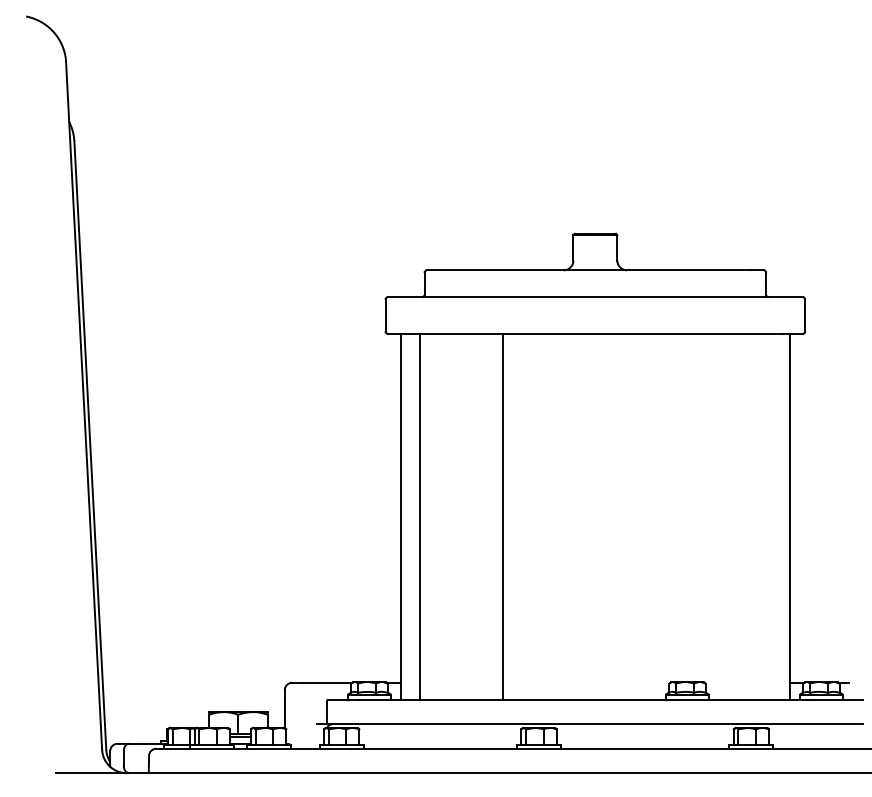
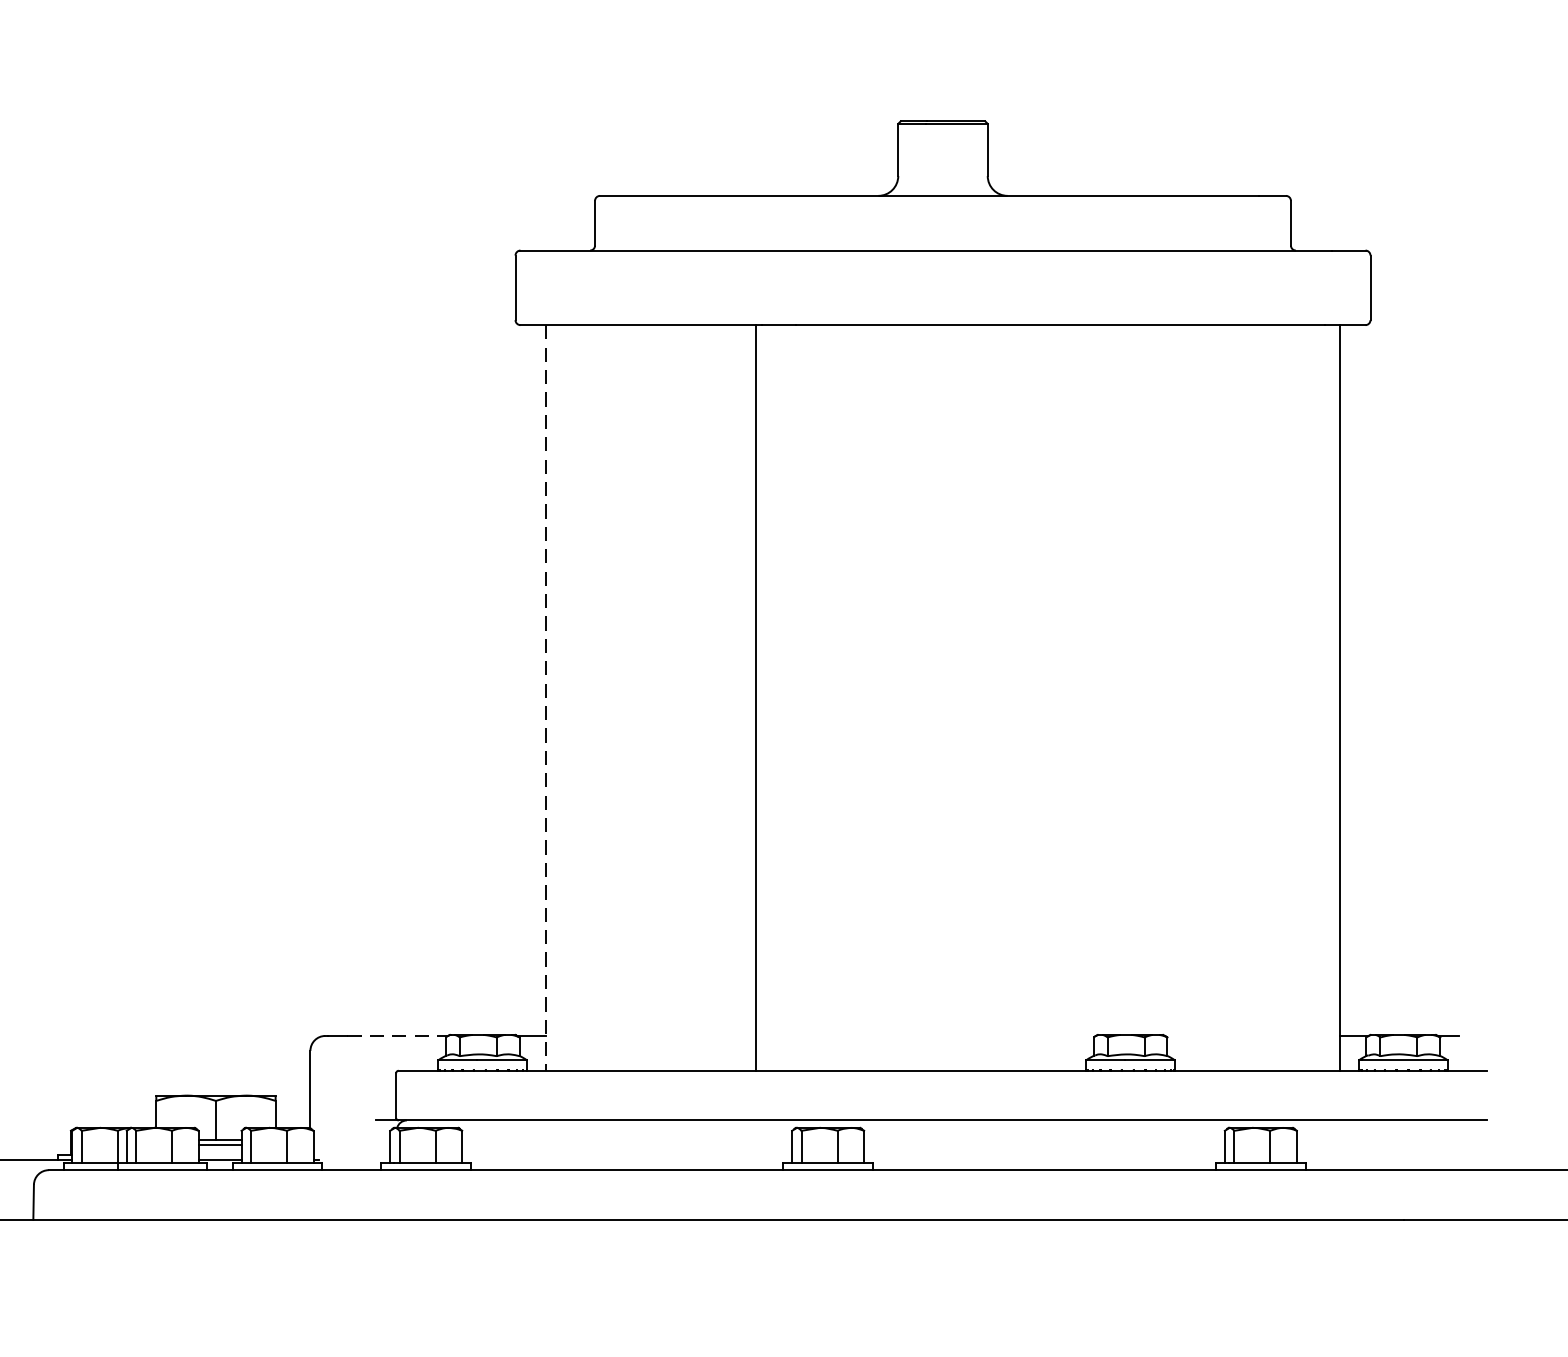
line: (419, 516) -> (584, 697), removed
line: (400, 517) -> (546, 699), solid -> dashed
line: (327, 682) -> (397, 1035), solid -> dashed

